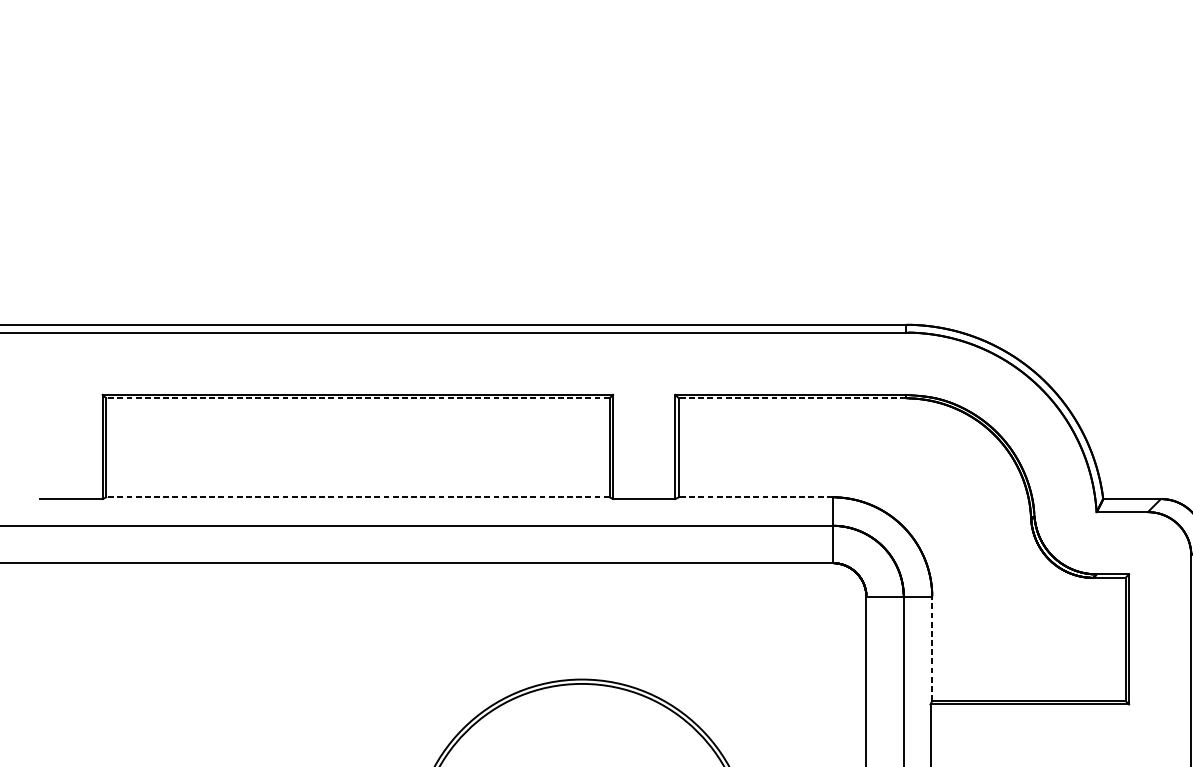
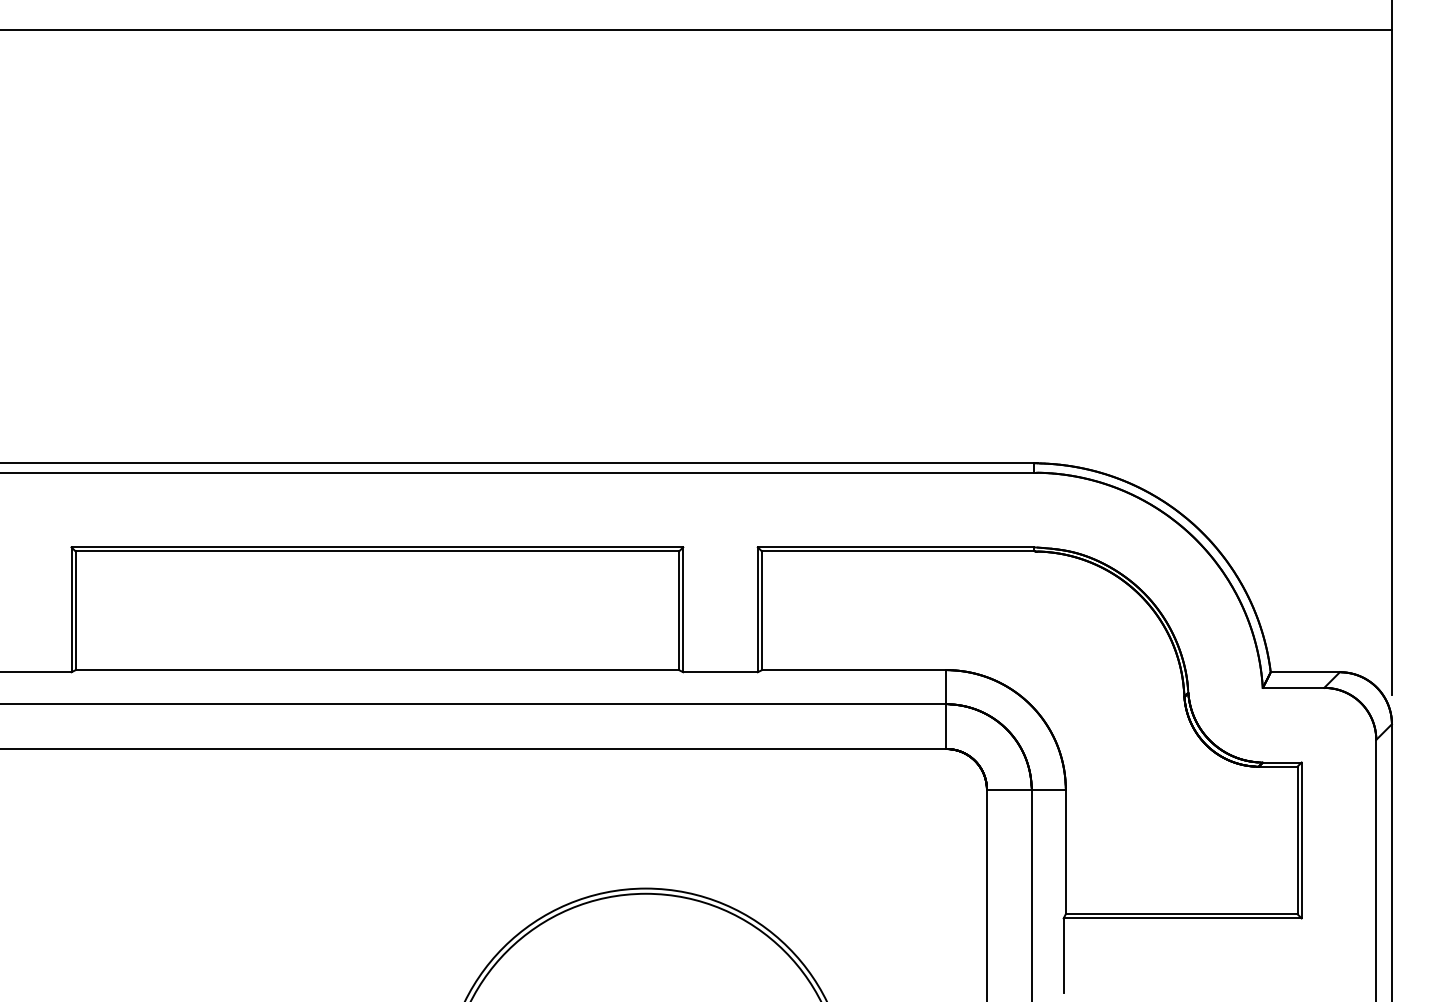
line: (358, 398) -> (377, 551), dashed -> solid
line: (791, 398) -> (897, 551), dashed -> solid
line: (358, 497) -> (377, 670), dashed -> solid
line: (755, 497) -> (853, 670), dashed -> solid
line: (932, 648) -> (1065, 851), dashed -> solid

